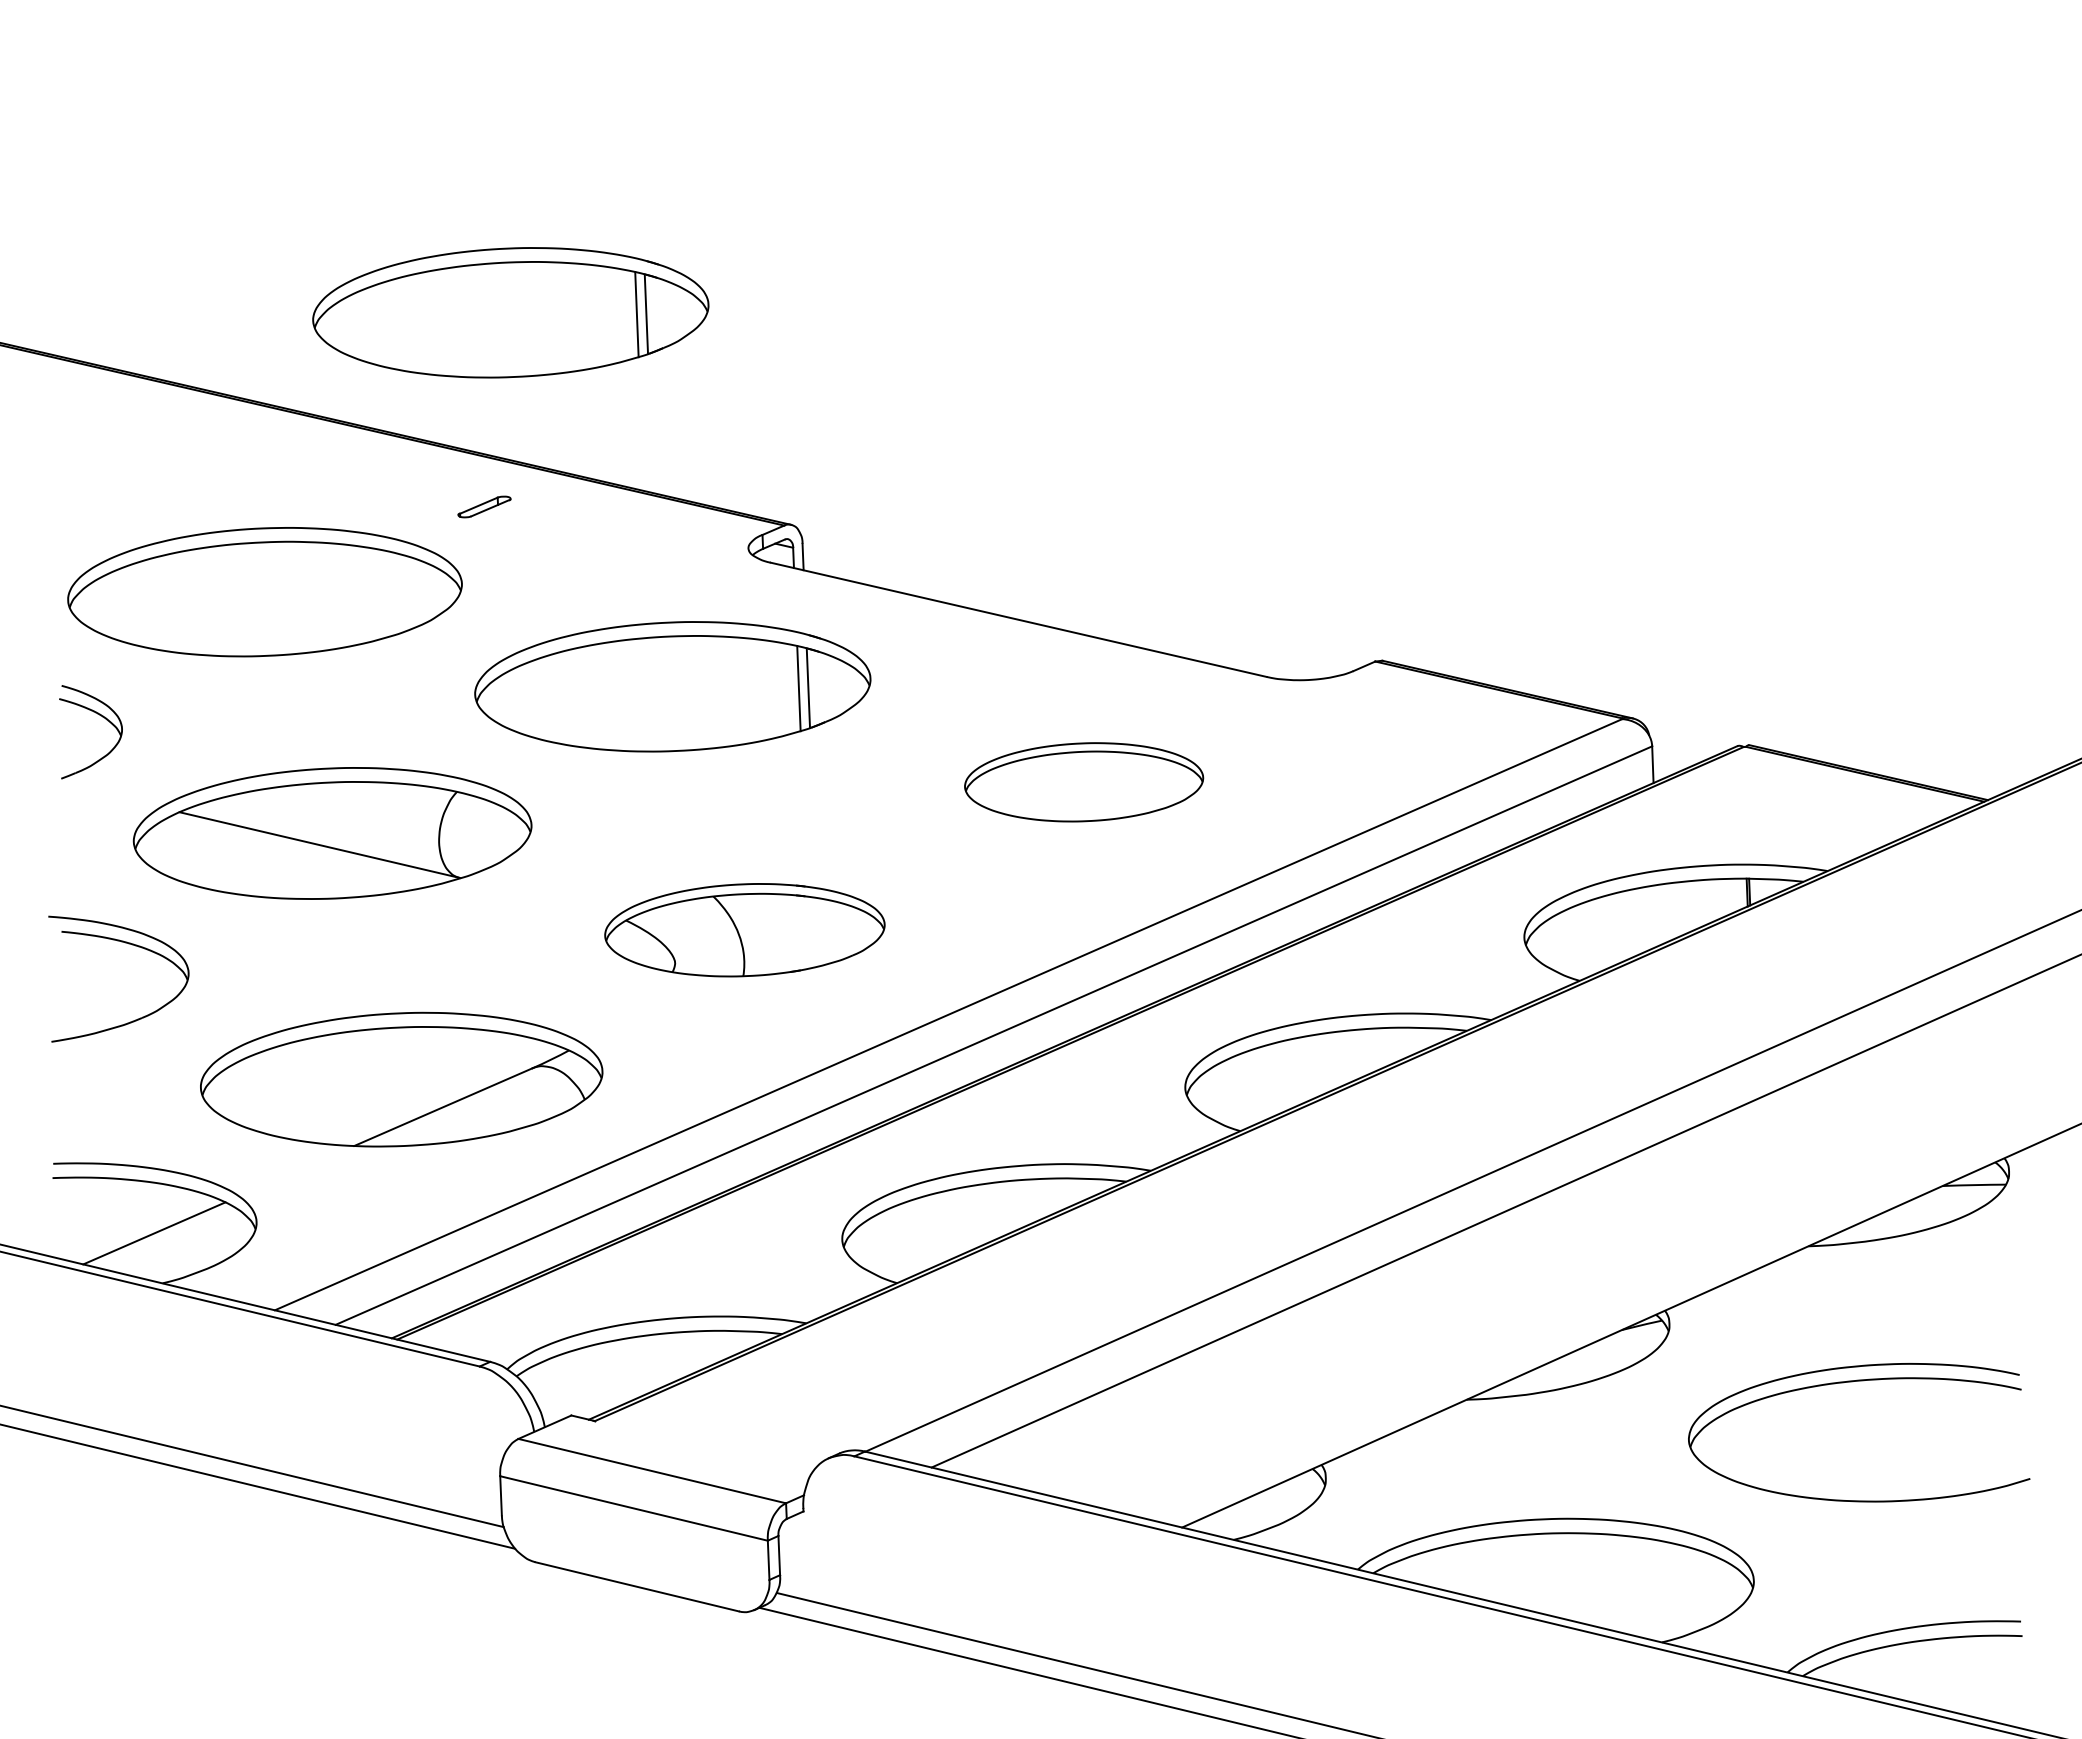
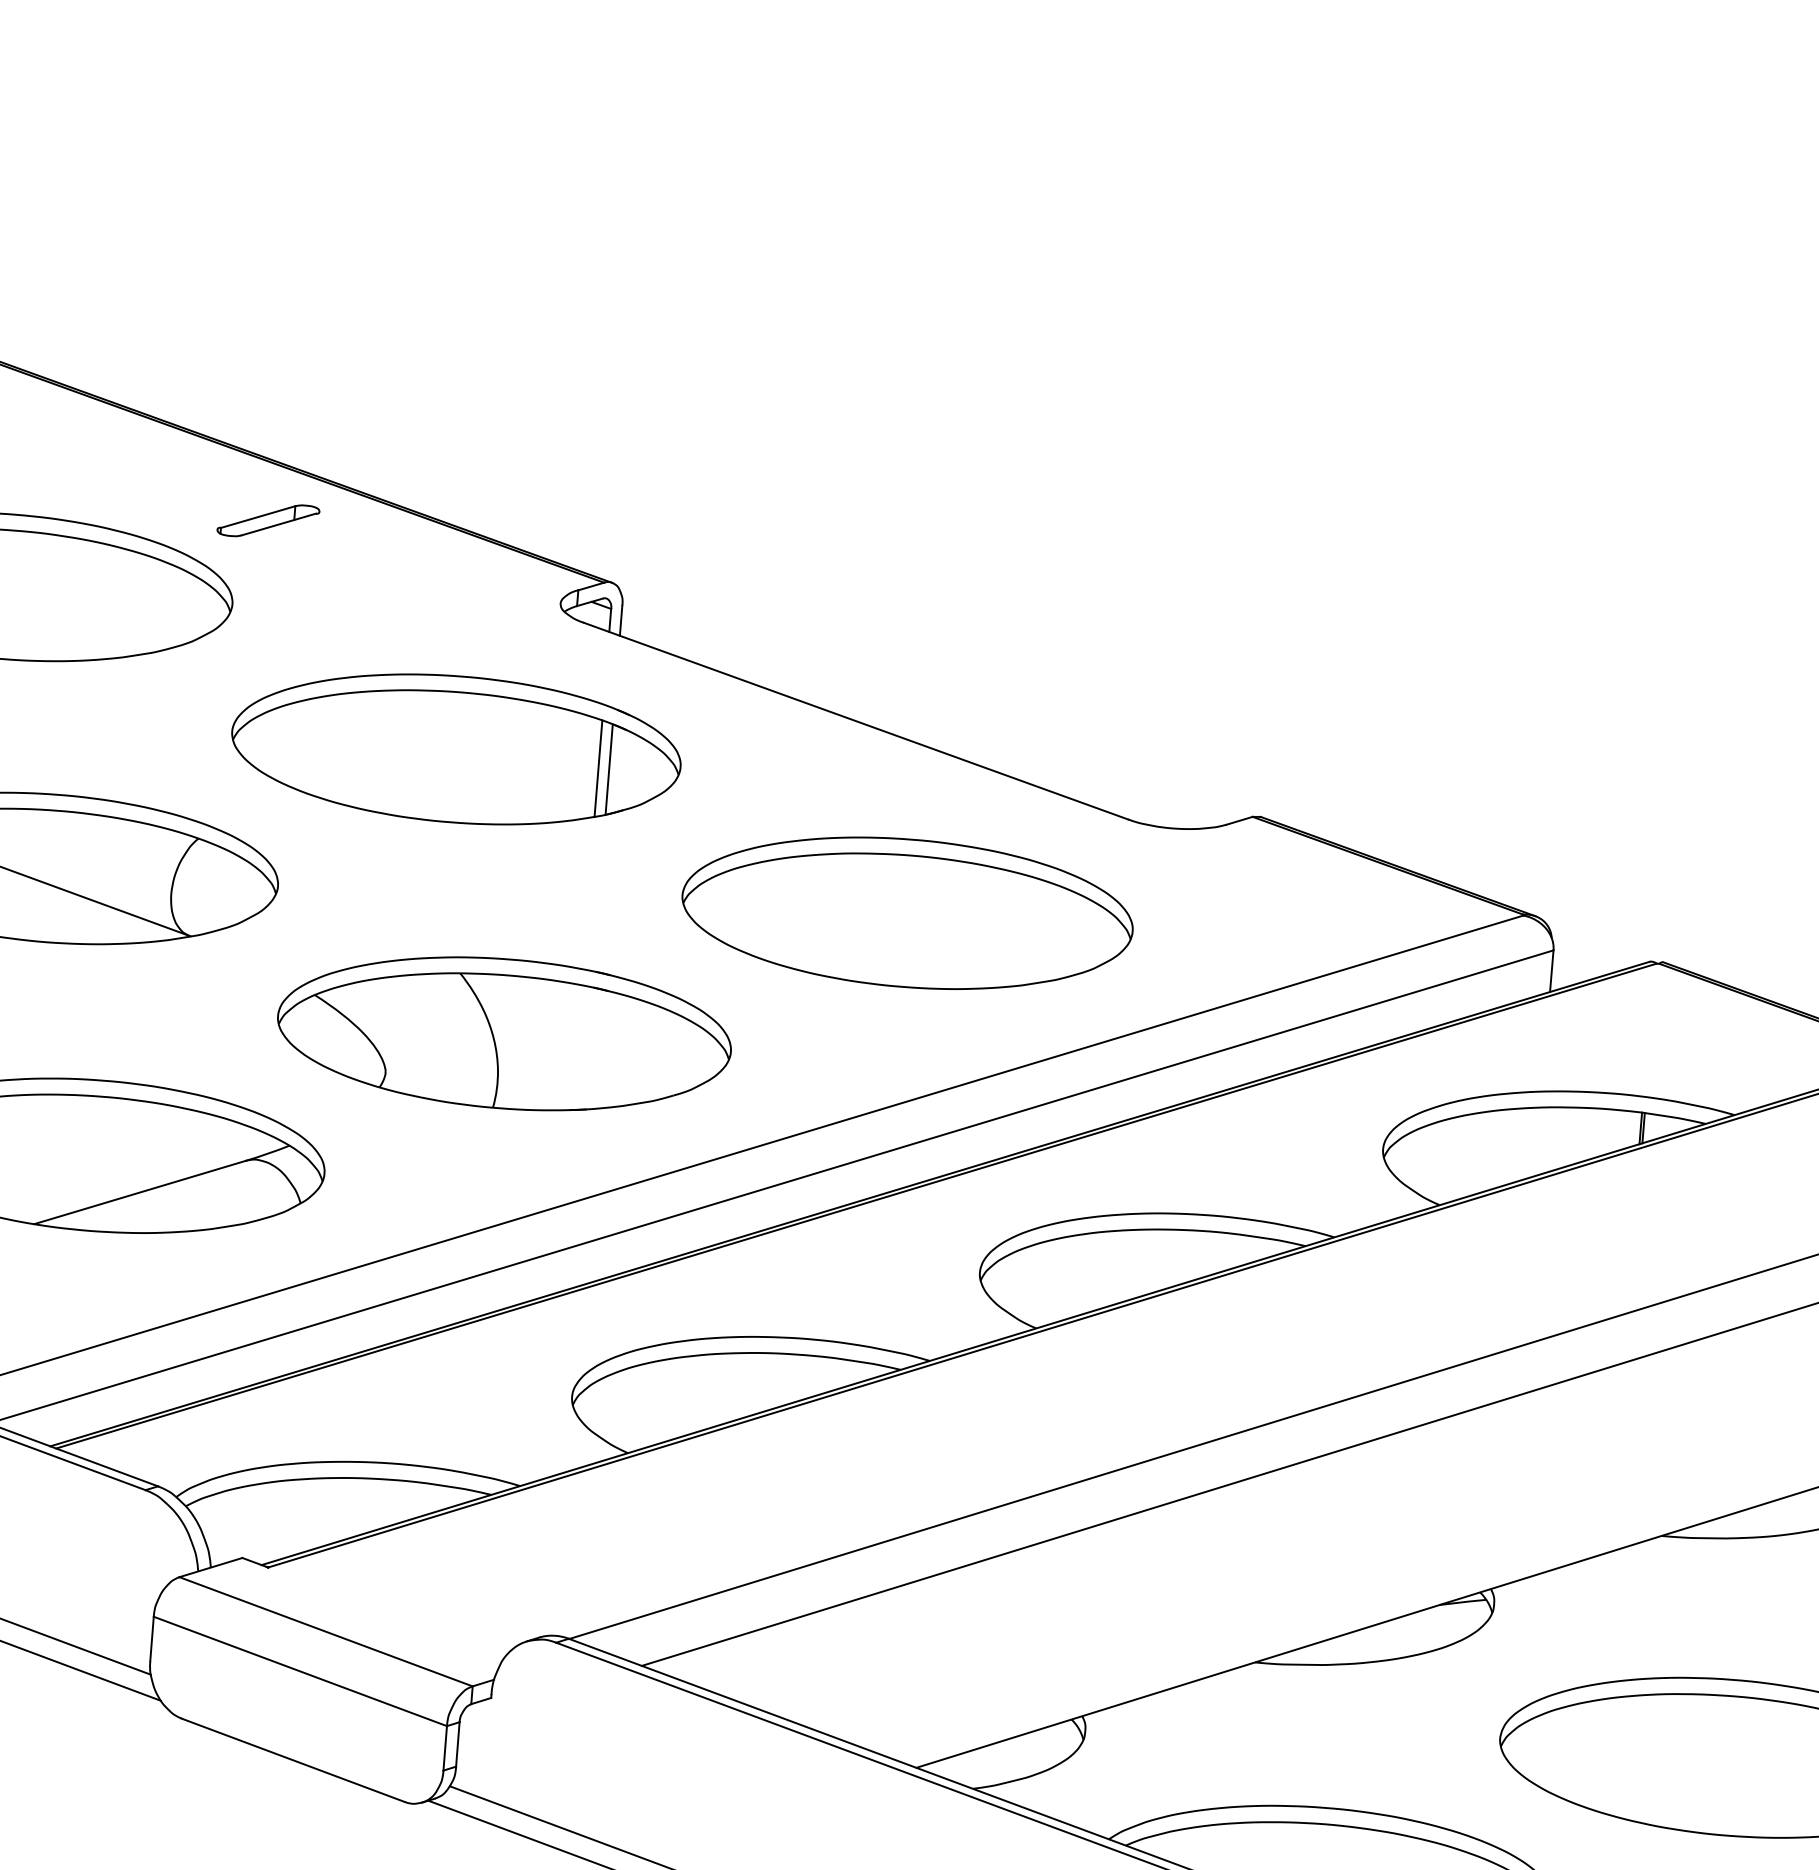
part: (510, 312) -> (324, 304), removed
part: (484, 506) -> (268, 520), size x1.67
part: (1083, 782) -> (906, 913), size x1.67
part: (744, 930) -> (503, 1034), size x1.43

